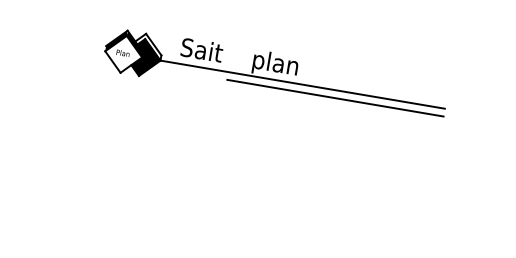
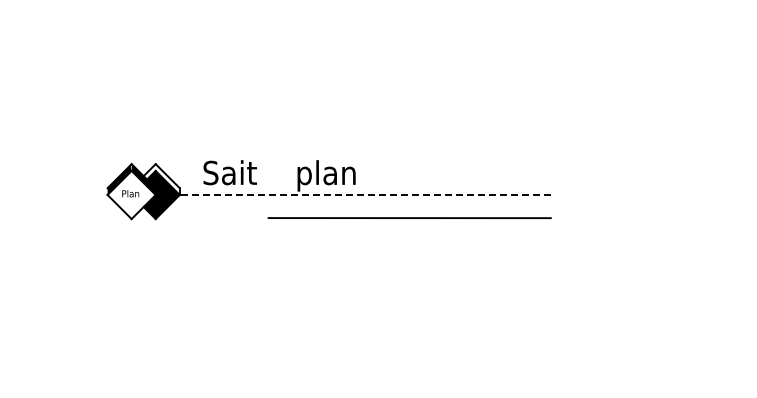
line: (302, 84) -> (365, 194), solid -> dashed
line: (335, 97) -> (409, 217), moved

